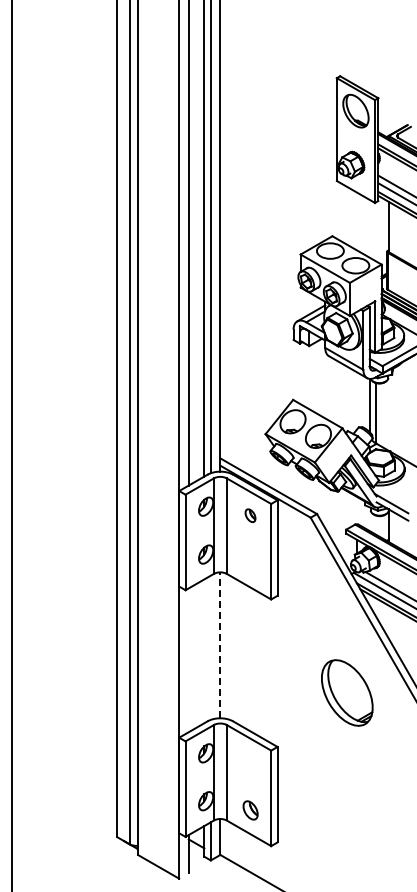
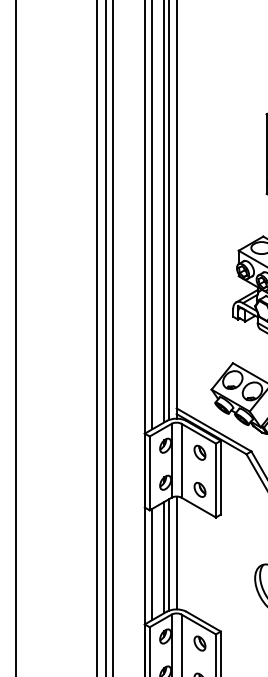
part: (250, 515) -> (199, 452), size x1.43
part: (250, 563) -> (199, 489), added
line: (220, 645) -> (176, 553), dashed -> solid
line: (210, 647) -> (168, 554), added
line: (204, 651) -> (164, 557), added
line: (188, 660) -> (151, 564), added
part: (250, 762) -> (199, 643), added

